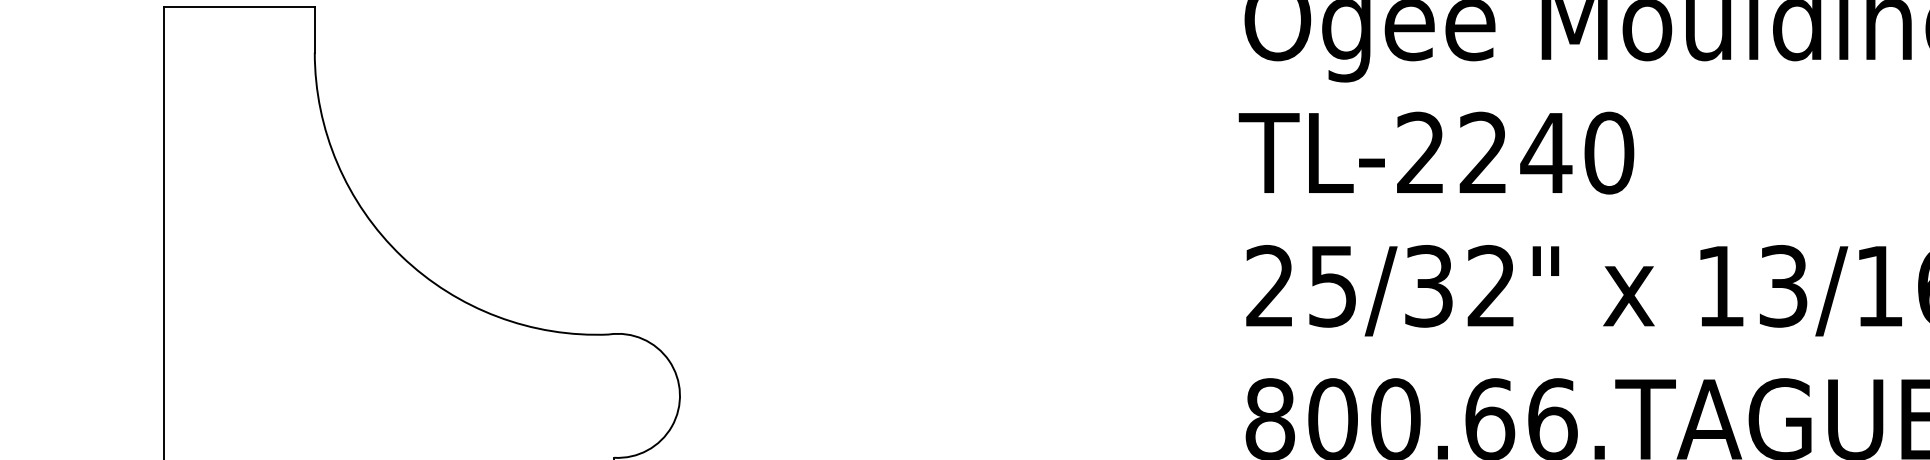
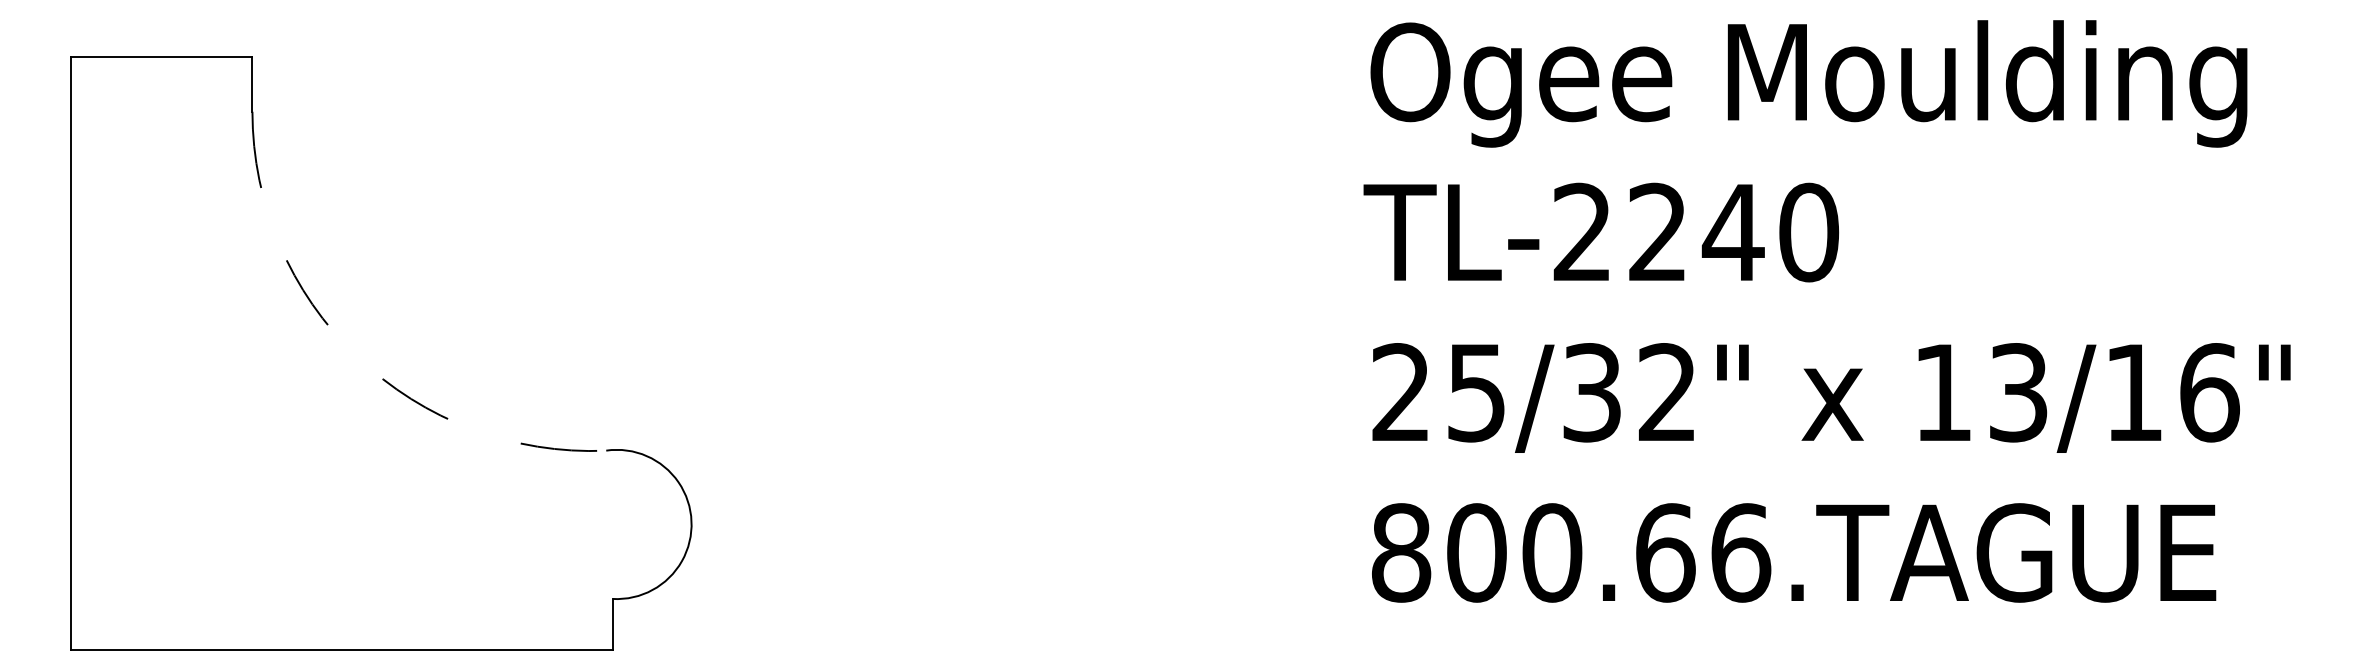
arc: (402, 256) -> (357, 356), solid -> dashed

